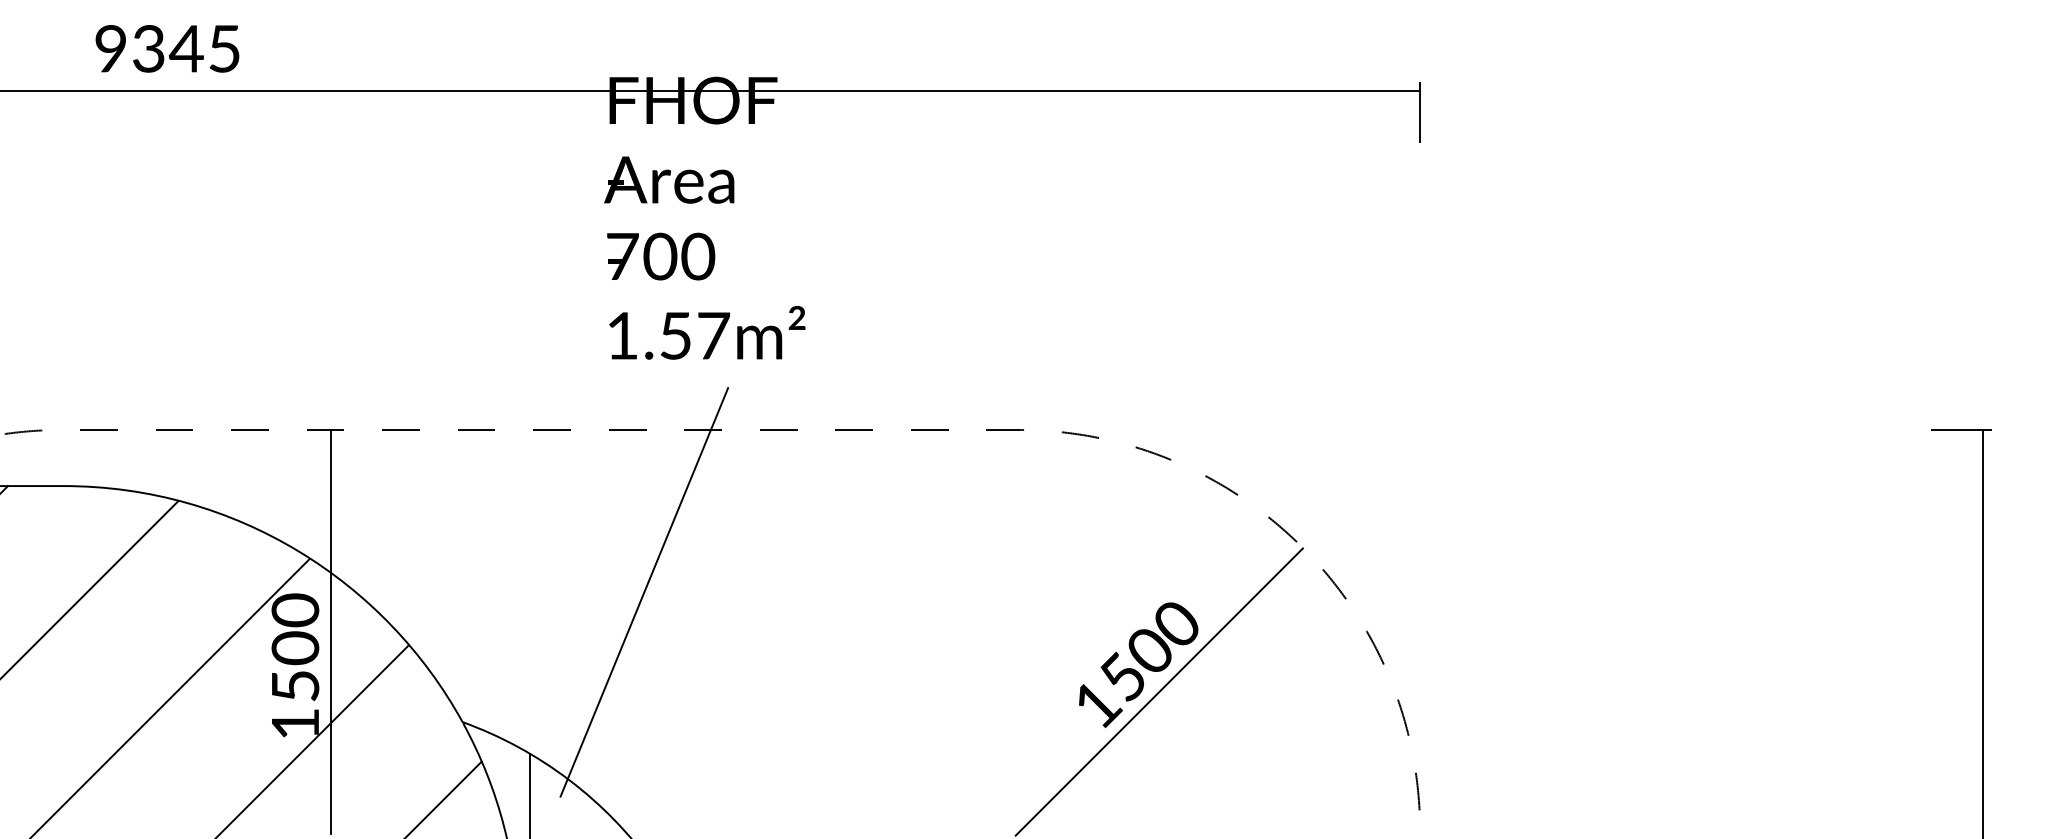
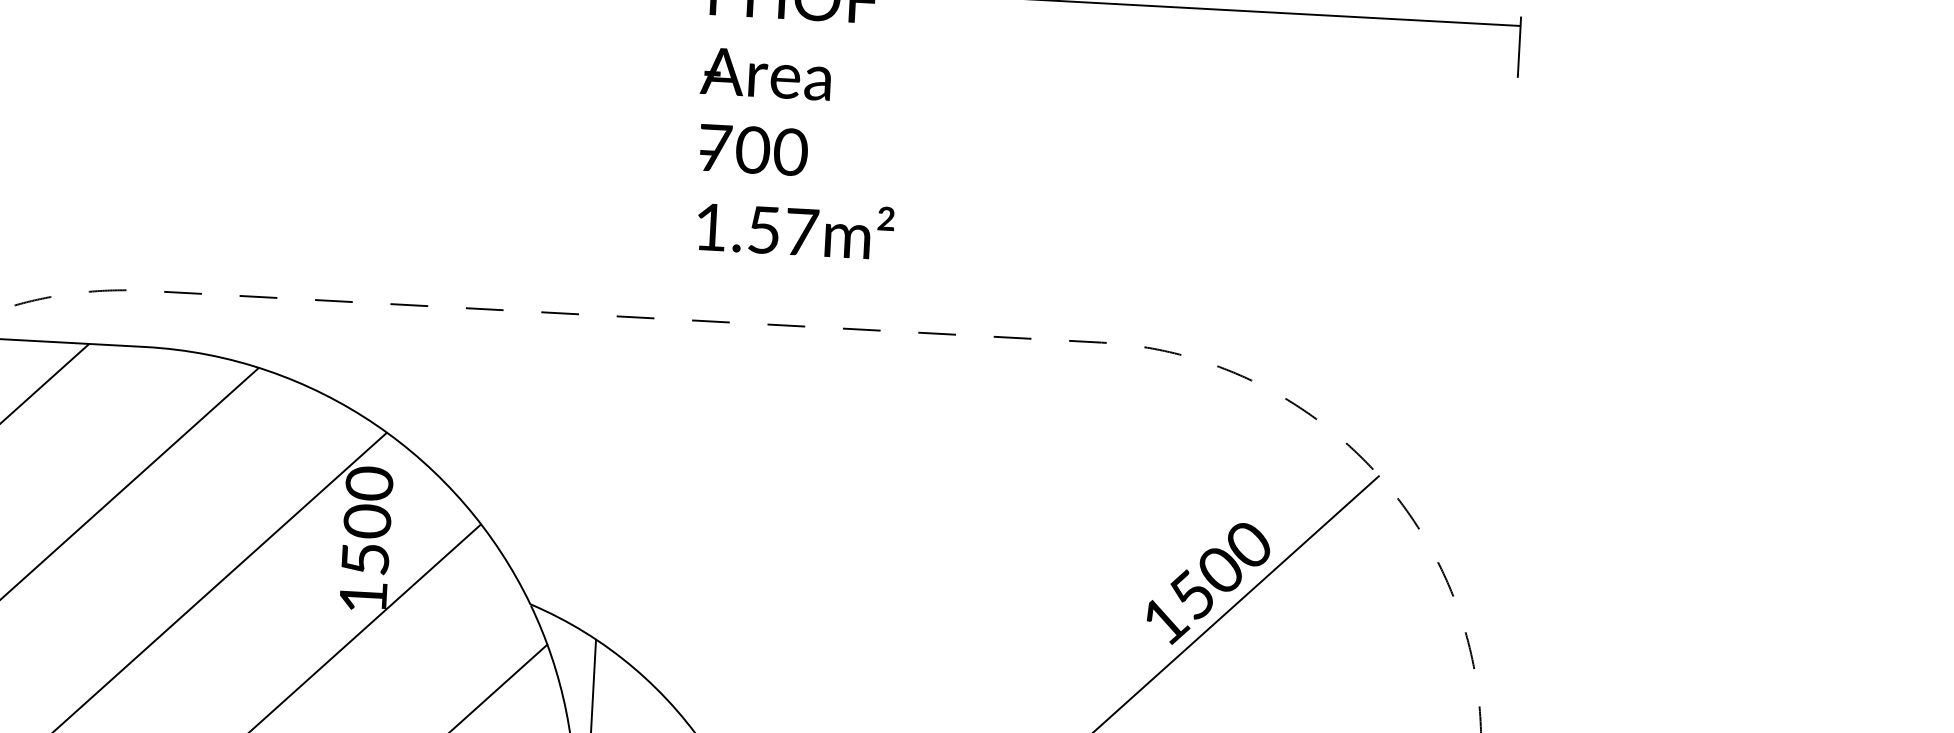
line: (644, 592) -> (719, 484), removed
line: (330, 631) -> (403, 506), removed

